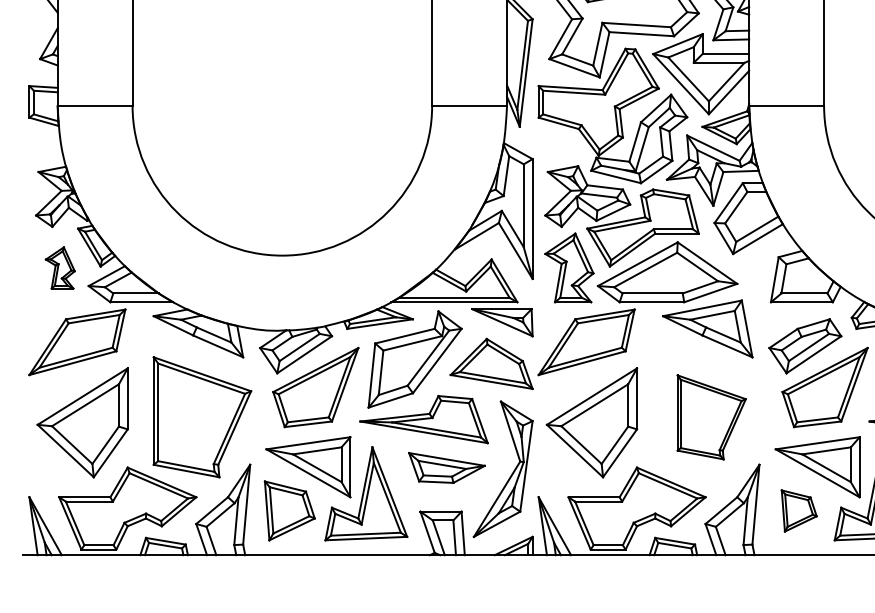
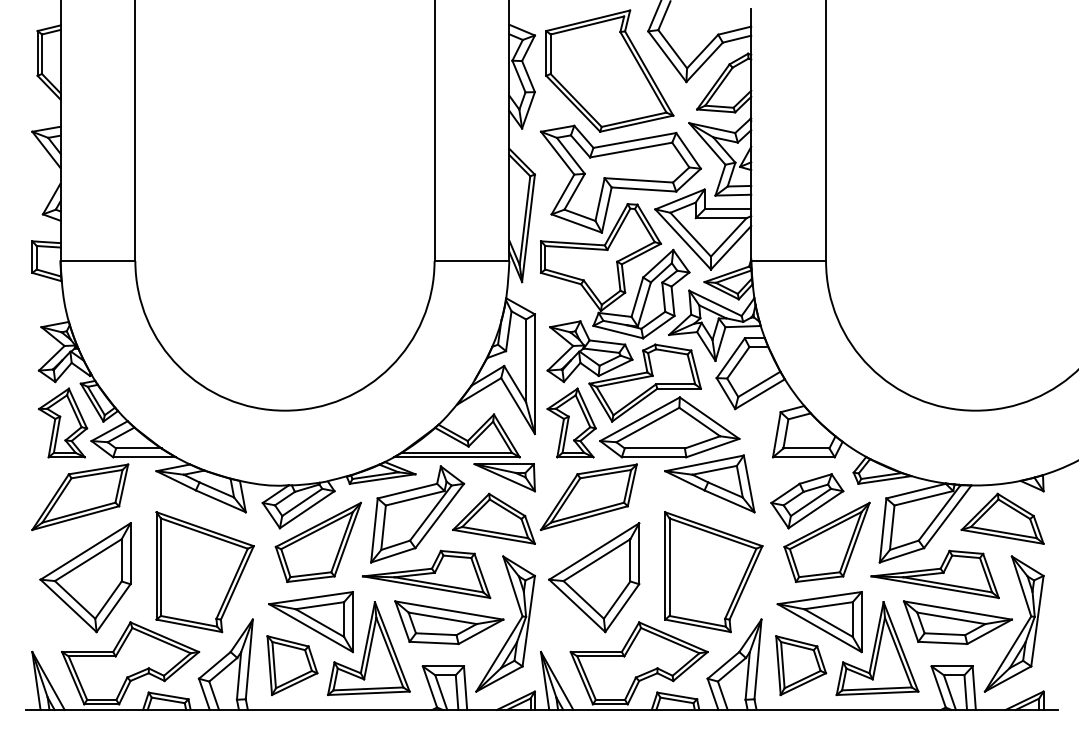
part: (60, 267) -> (63, 422), size x1.67
part: (711, 417) -> (713, 572), size x1.43
part: (447, 467) -> (449, 622), size x1.43
part: (799, 510) -> (801, 665), size x1.43

